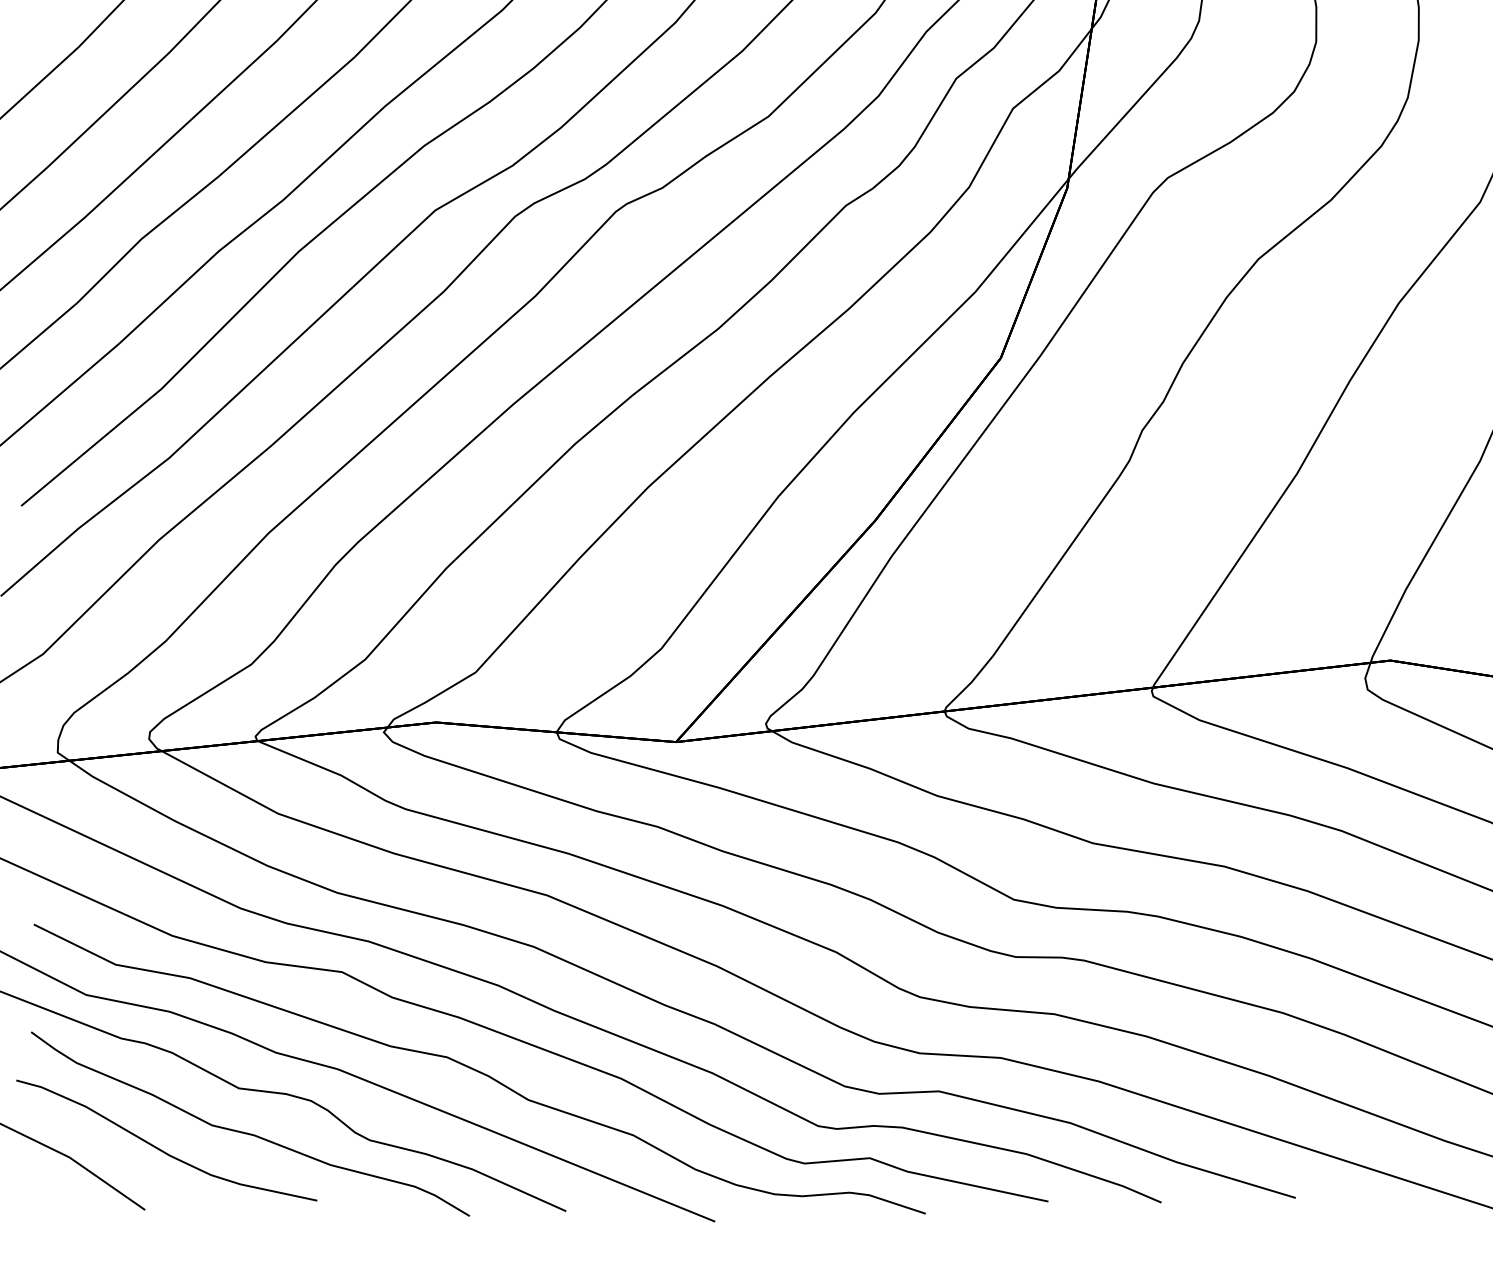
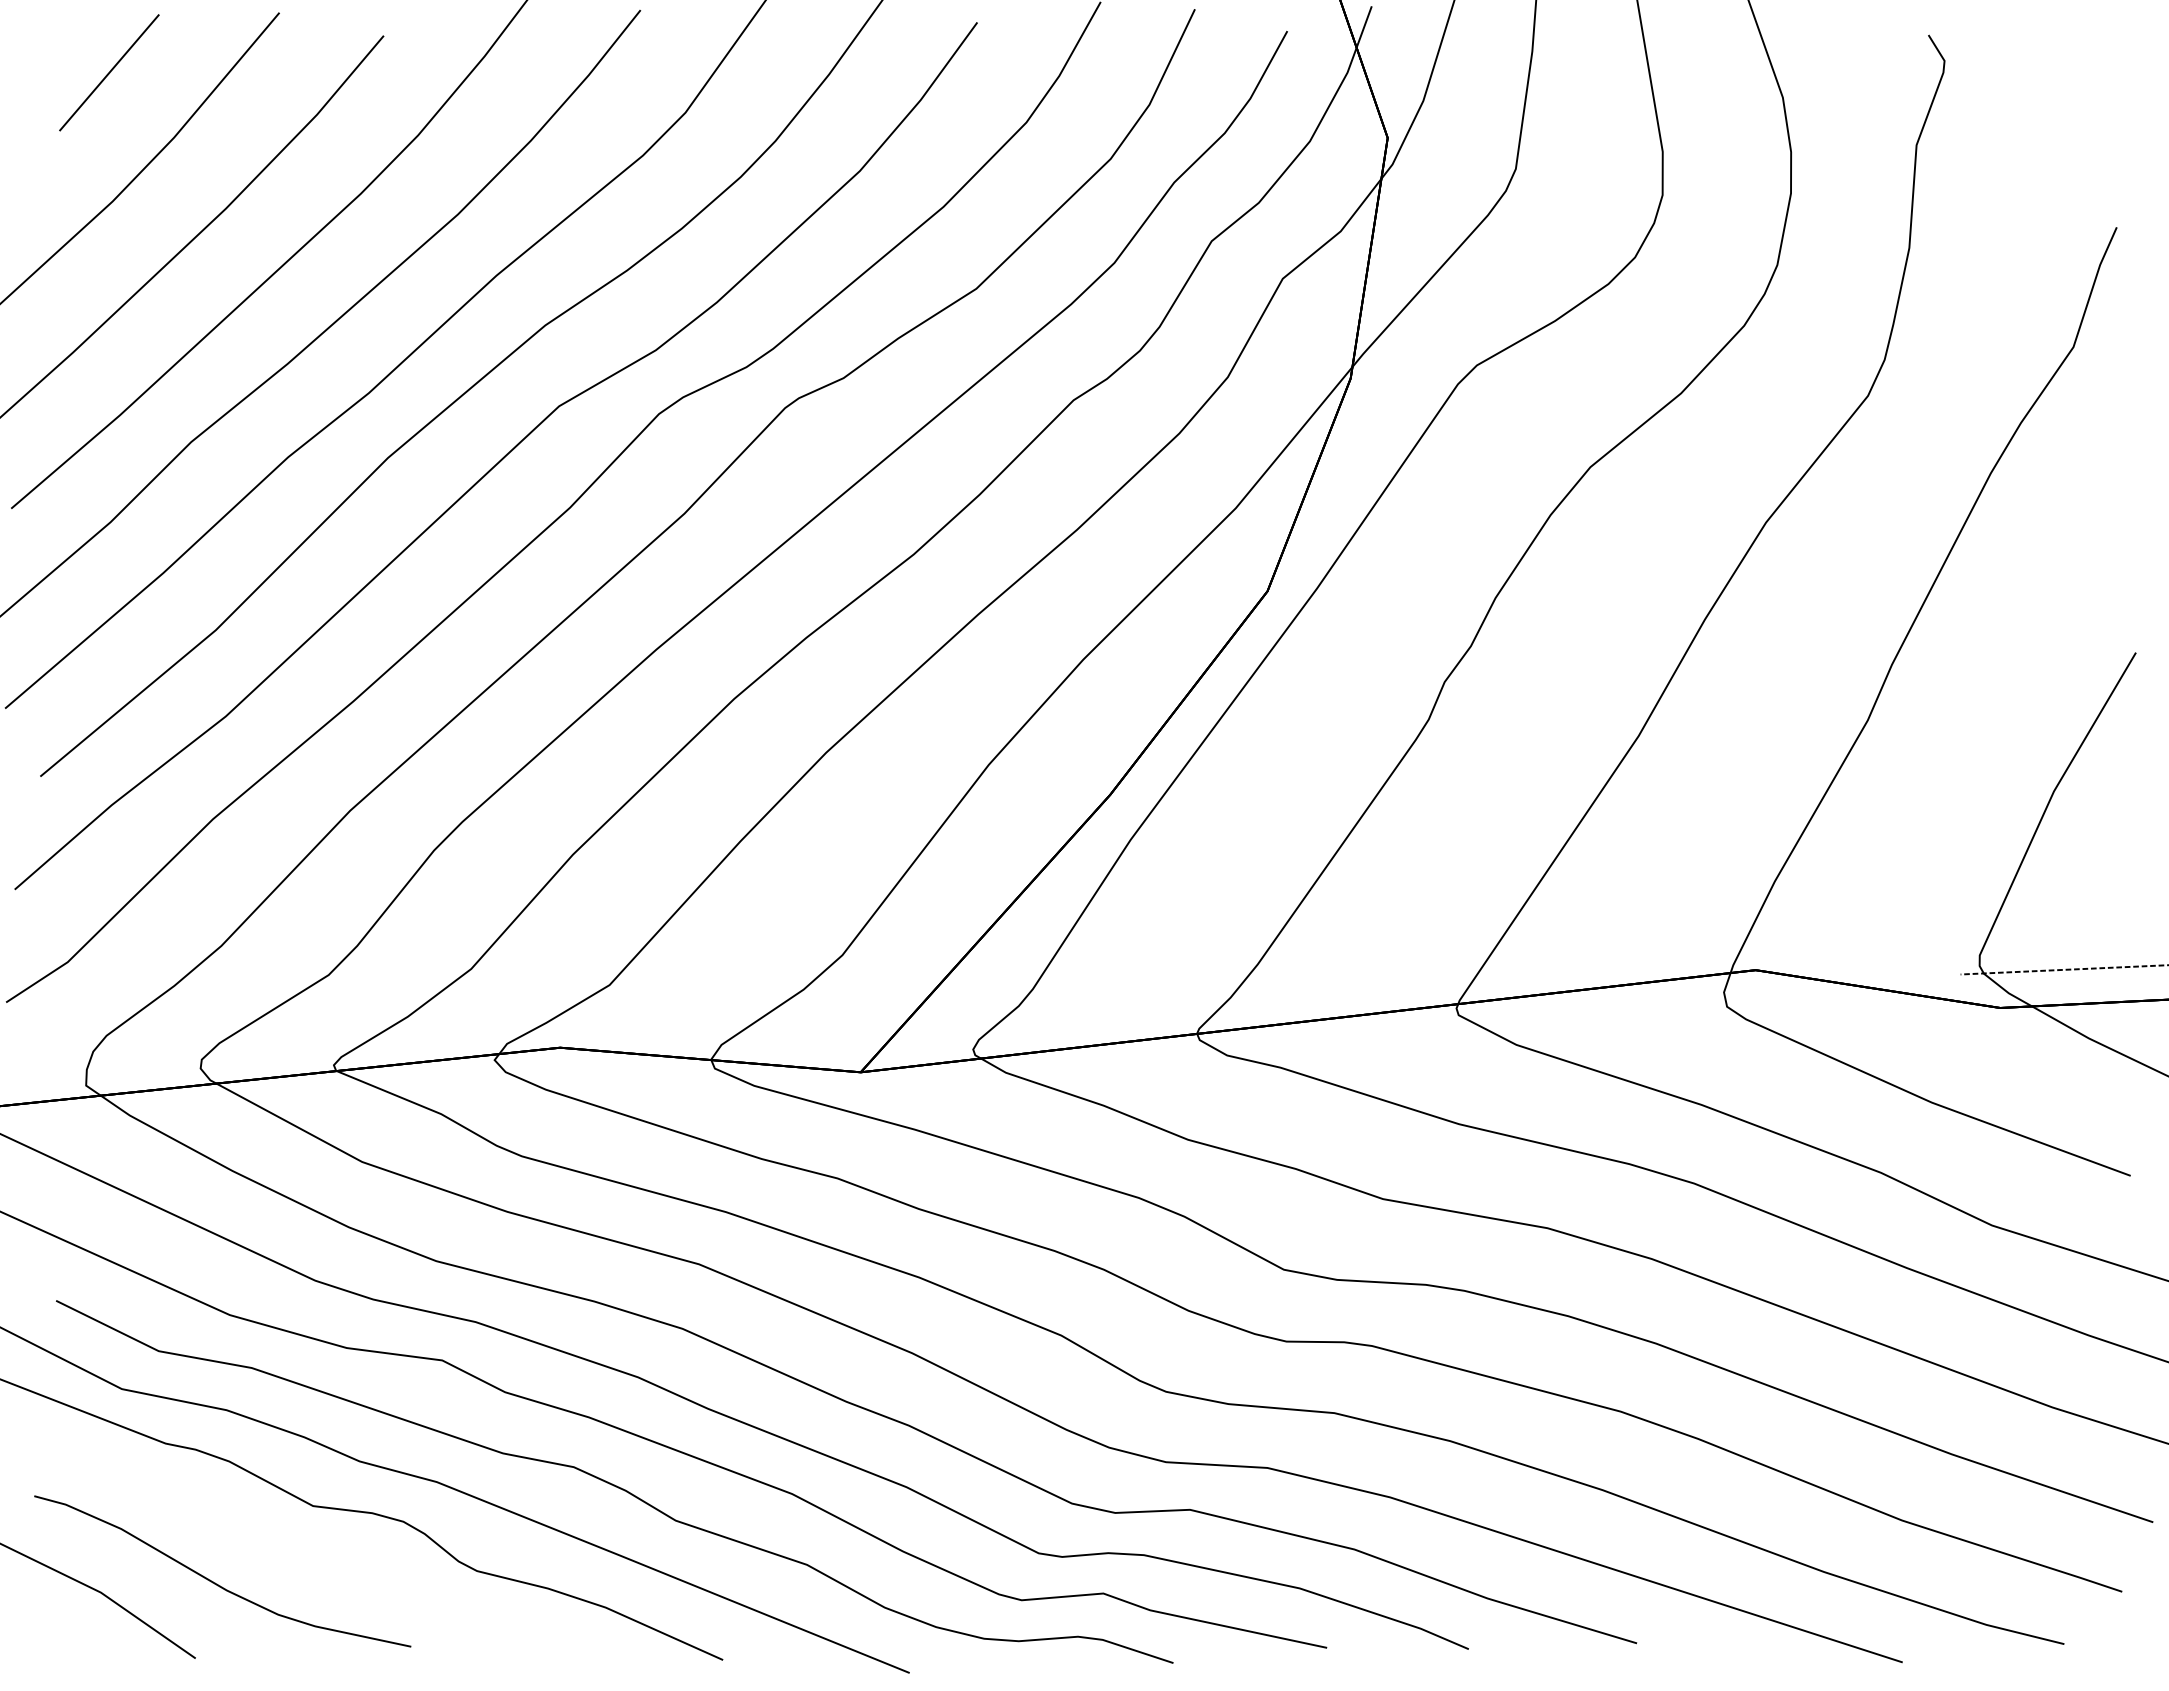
curve: (247, 1132) -> (323, 1561), removed

